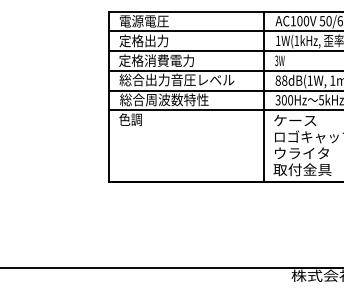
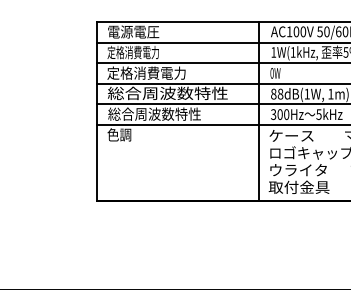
text: (143, 40) -> (132, 52), 定格出力 -> 定格消費電力
text: (276, 60) -> (271, 73), 3W -> 0W
text: (176, 79) -> (167, 92), 総合出力音圧レベル -> 総合周波数特性

